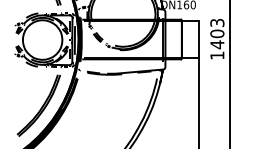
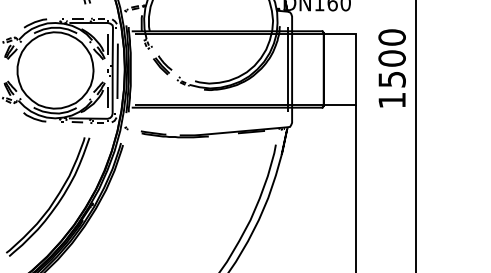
text: (217, 33) -> (392, 57), 1403 -> 1500

